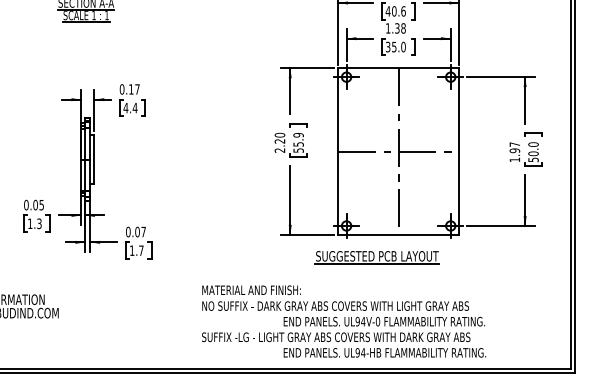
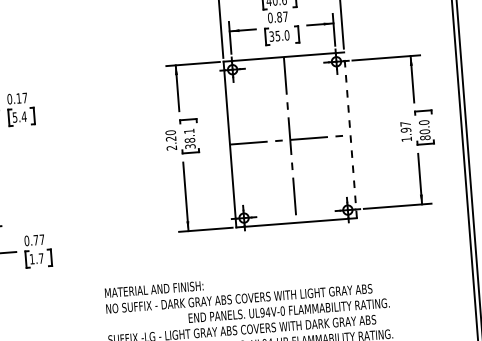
text: (395, 28) -> (277, 17), 1.38 -> 0.87
text: (125, 107) -> (14, 116), 4.4 -> 5.4
text: (298, 142) -> (189, 138), 55.9 -> 38.1
line: (459, 151) -> (350, 135), solid -> dashed
text: (533, 159) -> (425, 137), 50.0 -> 80.0
text: (137, 231) -> (36, 239), 0.07 -> 0.77
part: (376, 257) -> (276, 247), removed

